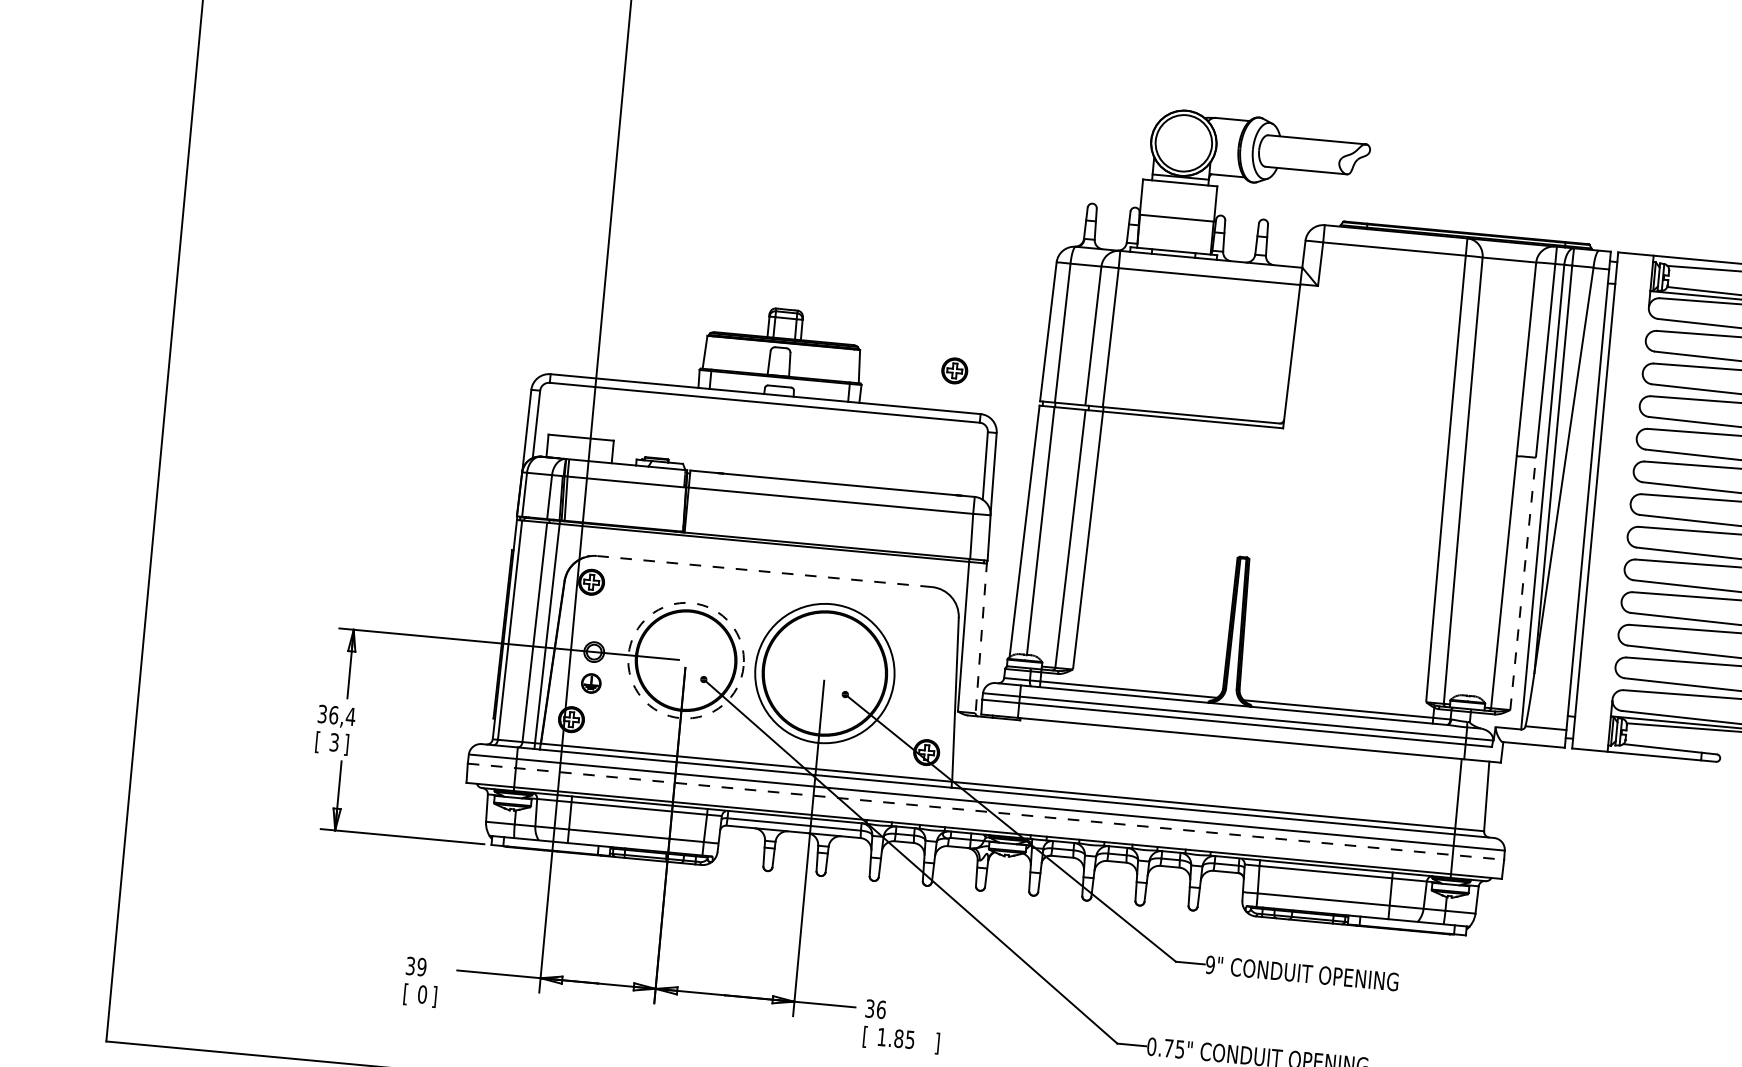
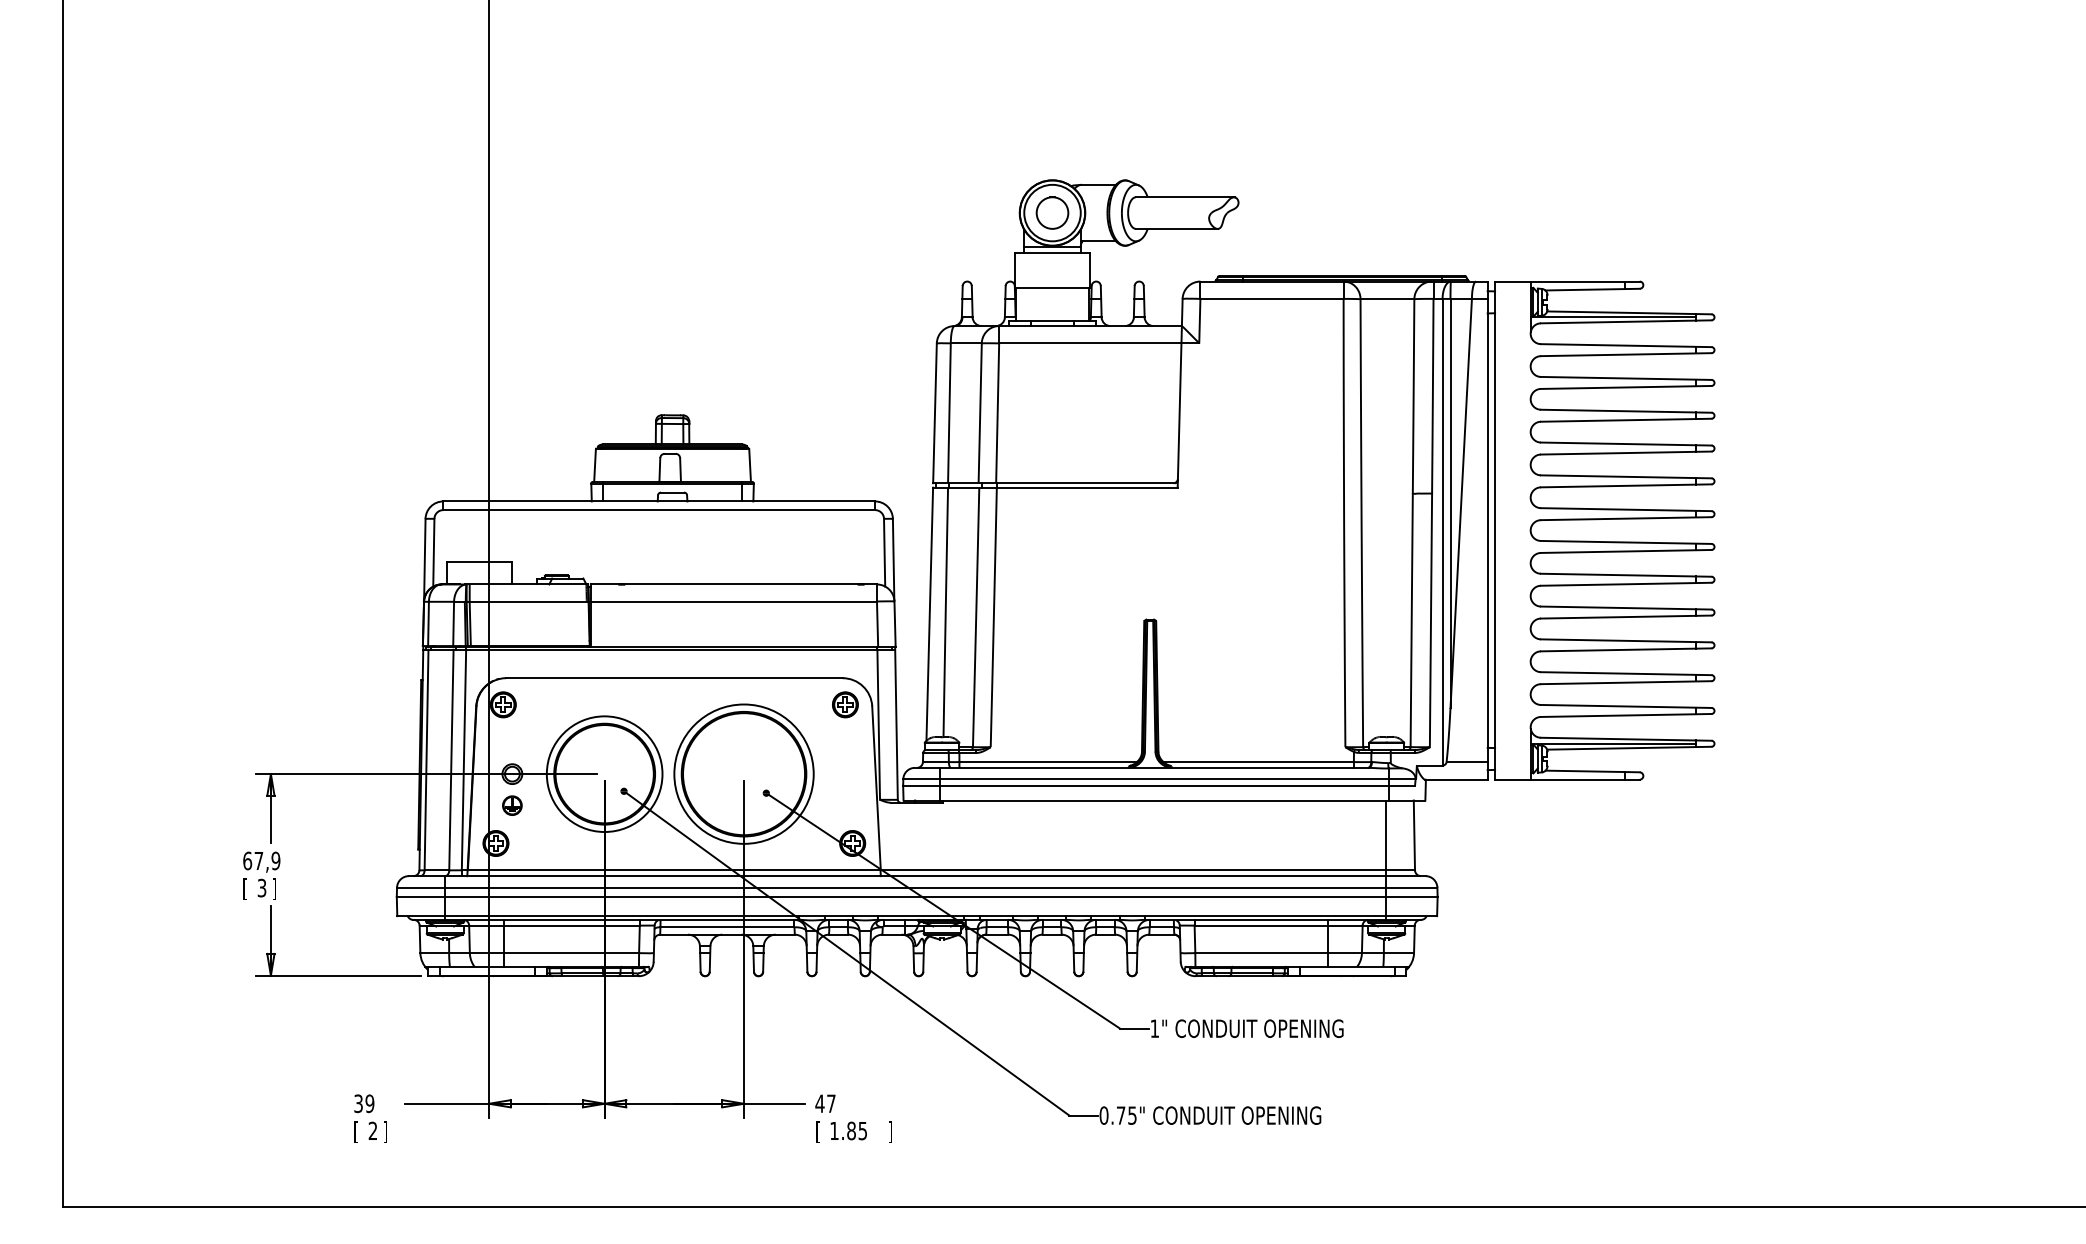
part: (1183, 142) -> (1052, 212), added
part: (954, 370) -> (845, 704), moved
line: (763, 571) -> (673, 678), dashed -> solid
line: (1522, 583) -> (1430, 620), dashed -> solid
line: (981, 637) -> (896, 723), dashed -> solid
circle: (685, 660) -> (604, 774), dashed -> solid
text: (336, 714) -> (261, 860), 36,4 -> 67,9
line: (986, 811) -> (917, 896), dashed -> solid
text: (1210, 964) -> (1154, 1028), 9" -> 1"
text: (422, 994) -> (372, 1130), 0 -> 2
text: (875, 1008) -> (825, 1103), 36 -> 47

